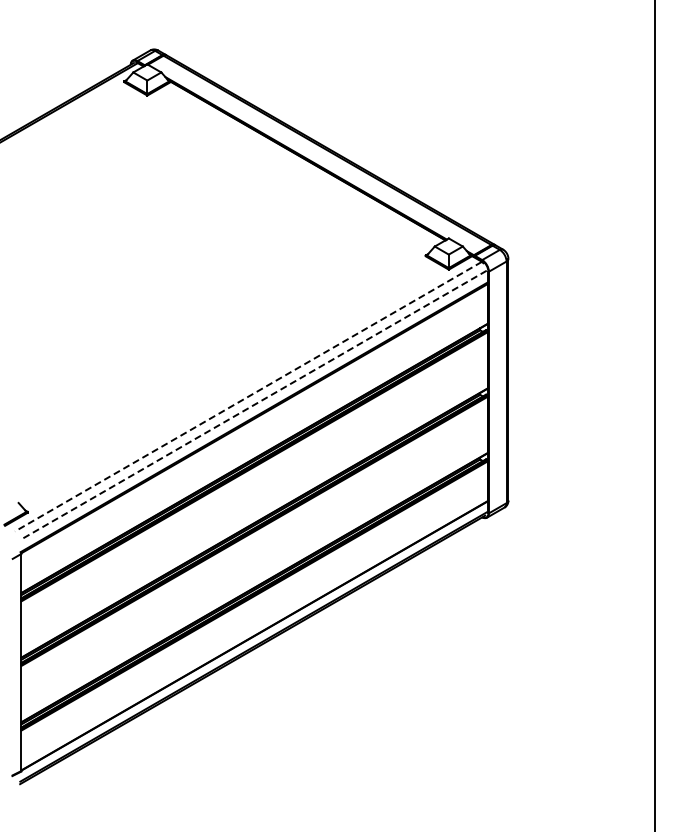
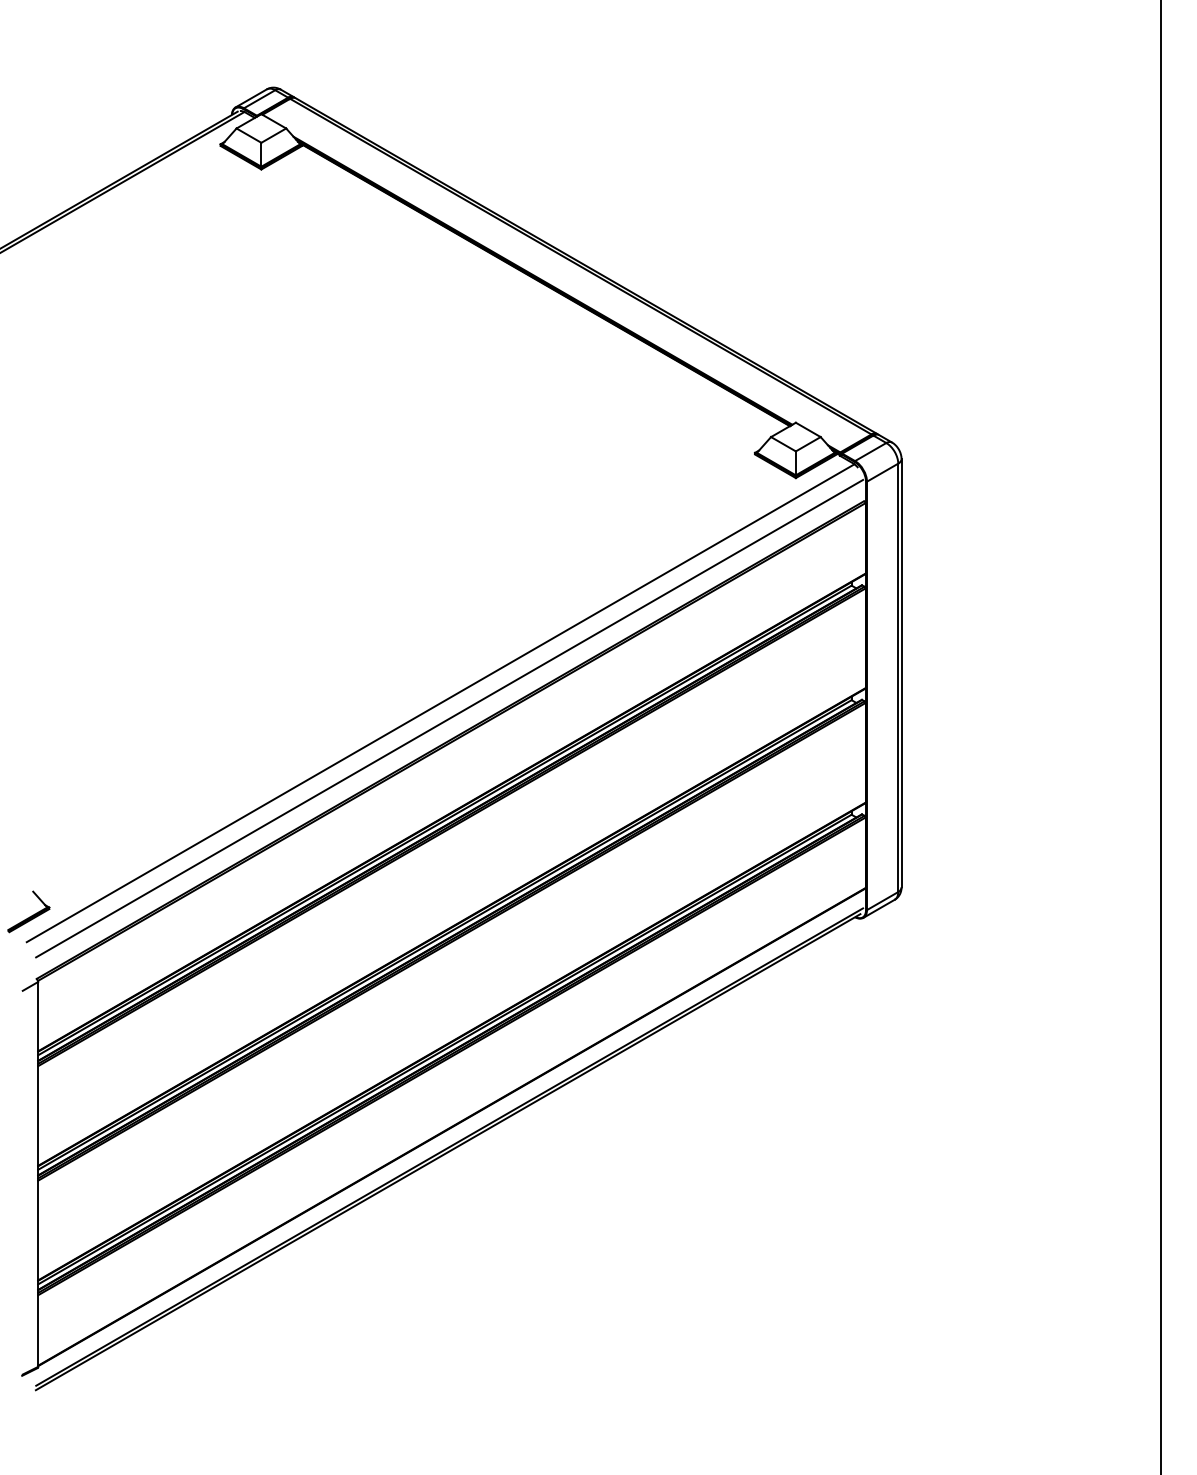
line: (248, 396) -> (440, 702), dashed -> solid
line: (253, 405) -> (449, 718), dashed -> solid

